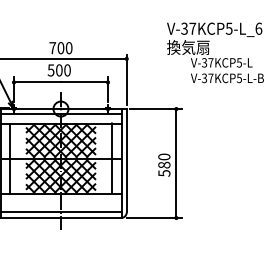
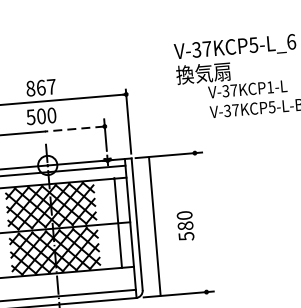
text: (60, 48) -> (40, 88), 700 -> 867
text: (238, 62) -> (269, 87), V-37KCP5-L -> V-37KCP1-L
line: (83, 82) -> (73, 129), solid -> dashed
line: (176, 163) -> (154, 226), moved

